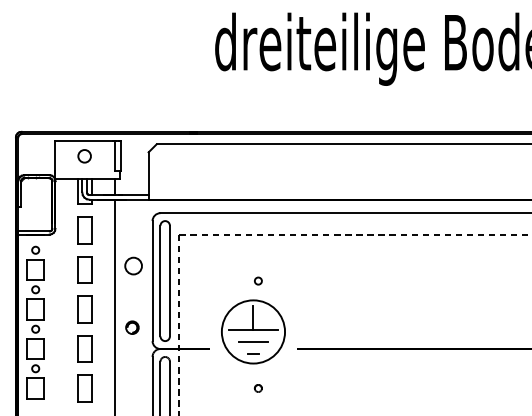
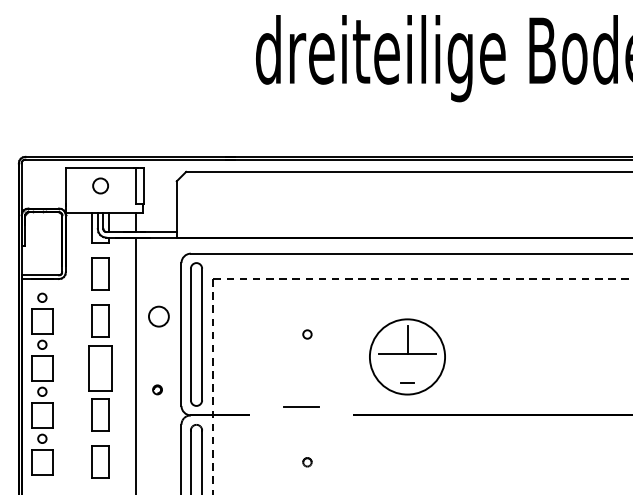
part: (84, 309) -> (100, 368), size x1.4
circle: (132, 327) -> (157, 389), size x0.6
part: (253, 331) -> (407, 356), moved

